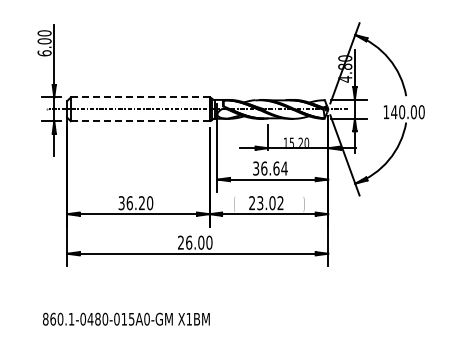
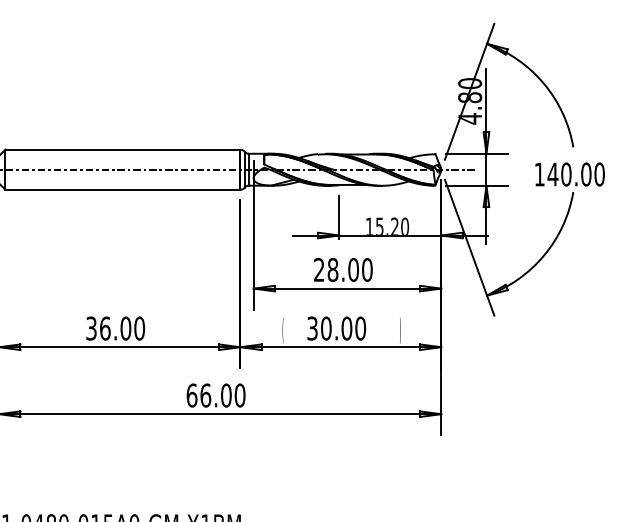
line: (139, 97) -> (121, 149), dashed -> solid
line: (140, 121) -> (123, 190), dashed -> solid
text: (270, 168) -> (343, 269), 36.64 -> 28.00
text: (141, 203) -> (125, 329), 36.20 -> 36.00
text: (266, 203) -> (336, 329), 23.02 -> 30.00
text: (180, 242) -> (191, 395), 26.00 -> 66.00

